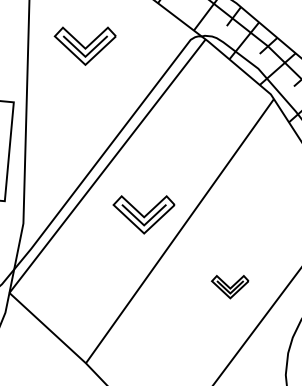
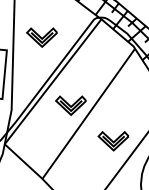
part: (84, 45) -> (41, 37), moved
part: (230, 287) -> (113, 141), size x1.67

